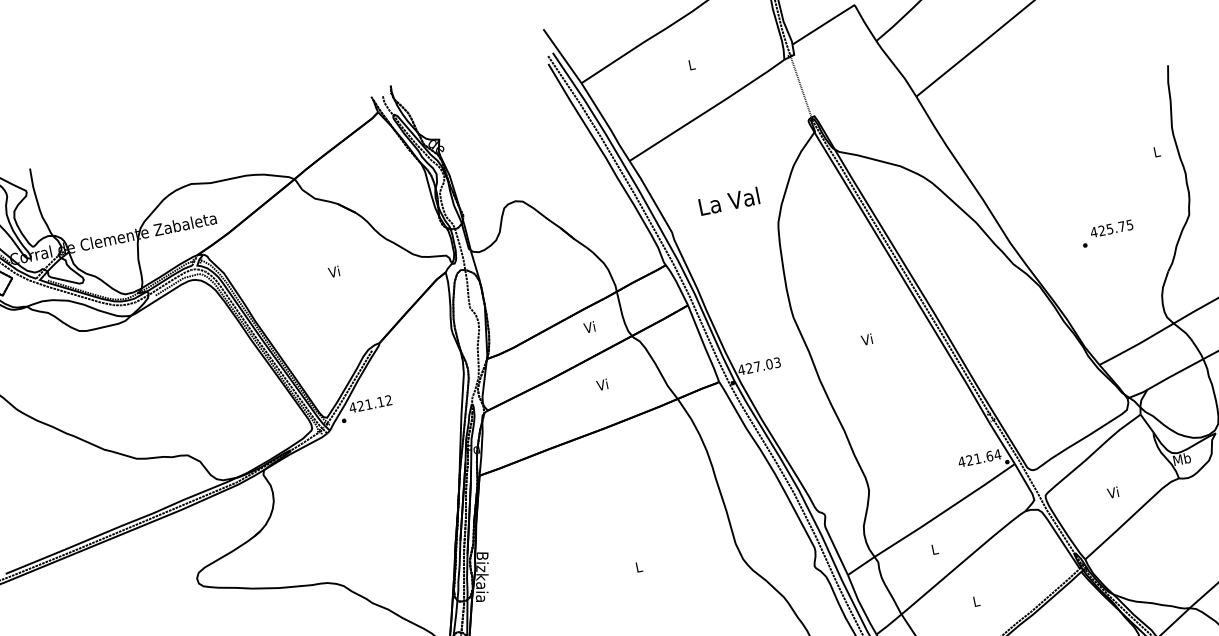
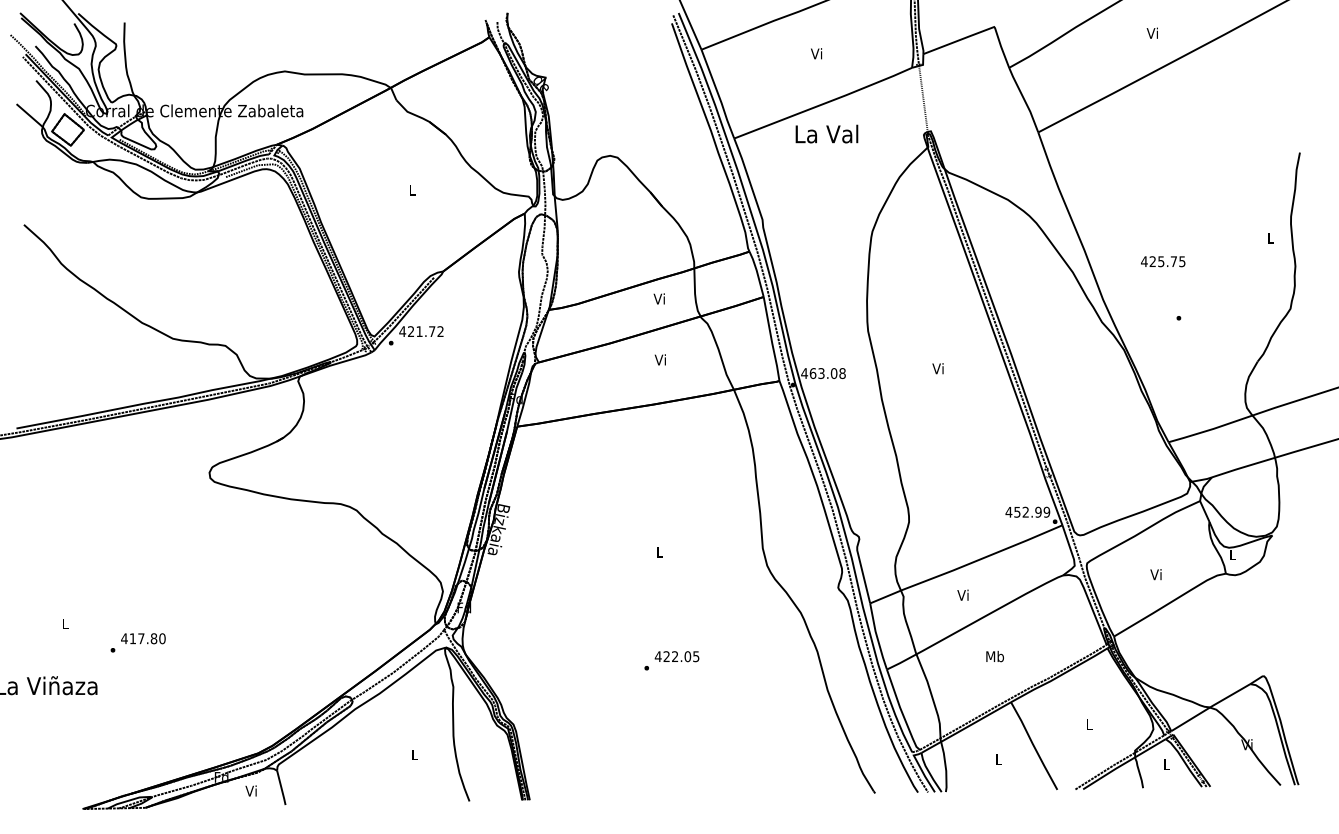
text: (691, 64) -> (816, 53), L -> Vi
text: (728, 200) -> (826, 133), moved
text: (1112, 228) -> (1163, 261), moved
text: (333, 271) -> (411, 189), Vi -> L
text: (763, 365) -> (827, 373), 427.03 -> 463.08
text: (381, 401) -> (432, 331), 421.12 -> 421.72
text: (983, 456) -> (1032, 511), 421.64 -> 452.99
text: (1181, 458) -> (1232, 554), Mb -> L
text: (933, 548) -> (962, 594), L -> Vi
text: (975, 601) -> (994, 656), L -> Mb

